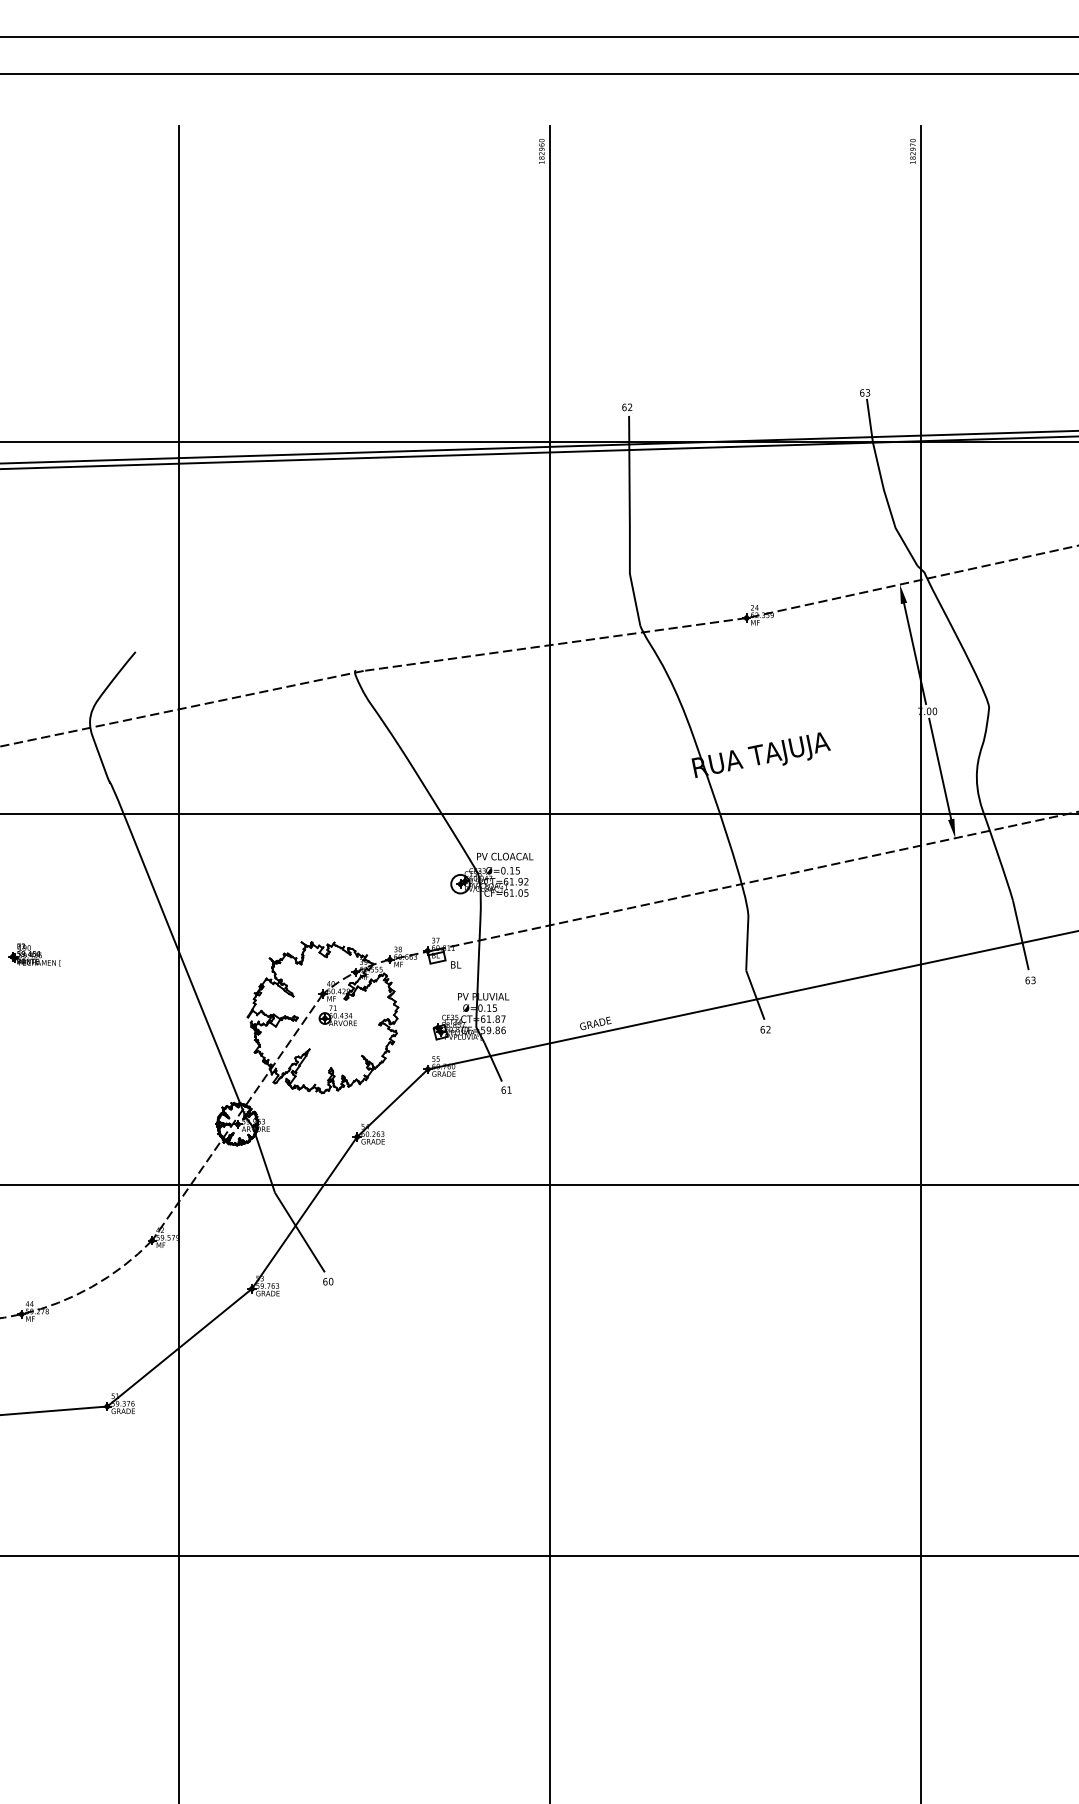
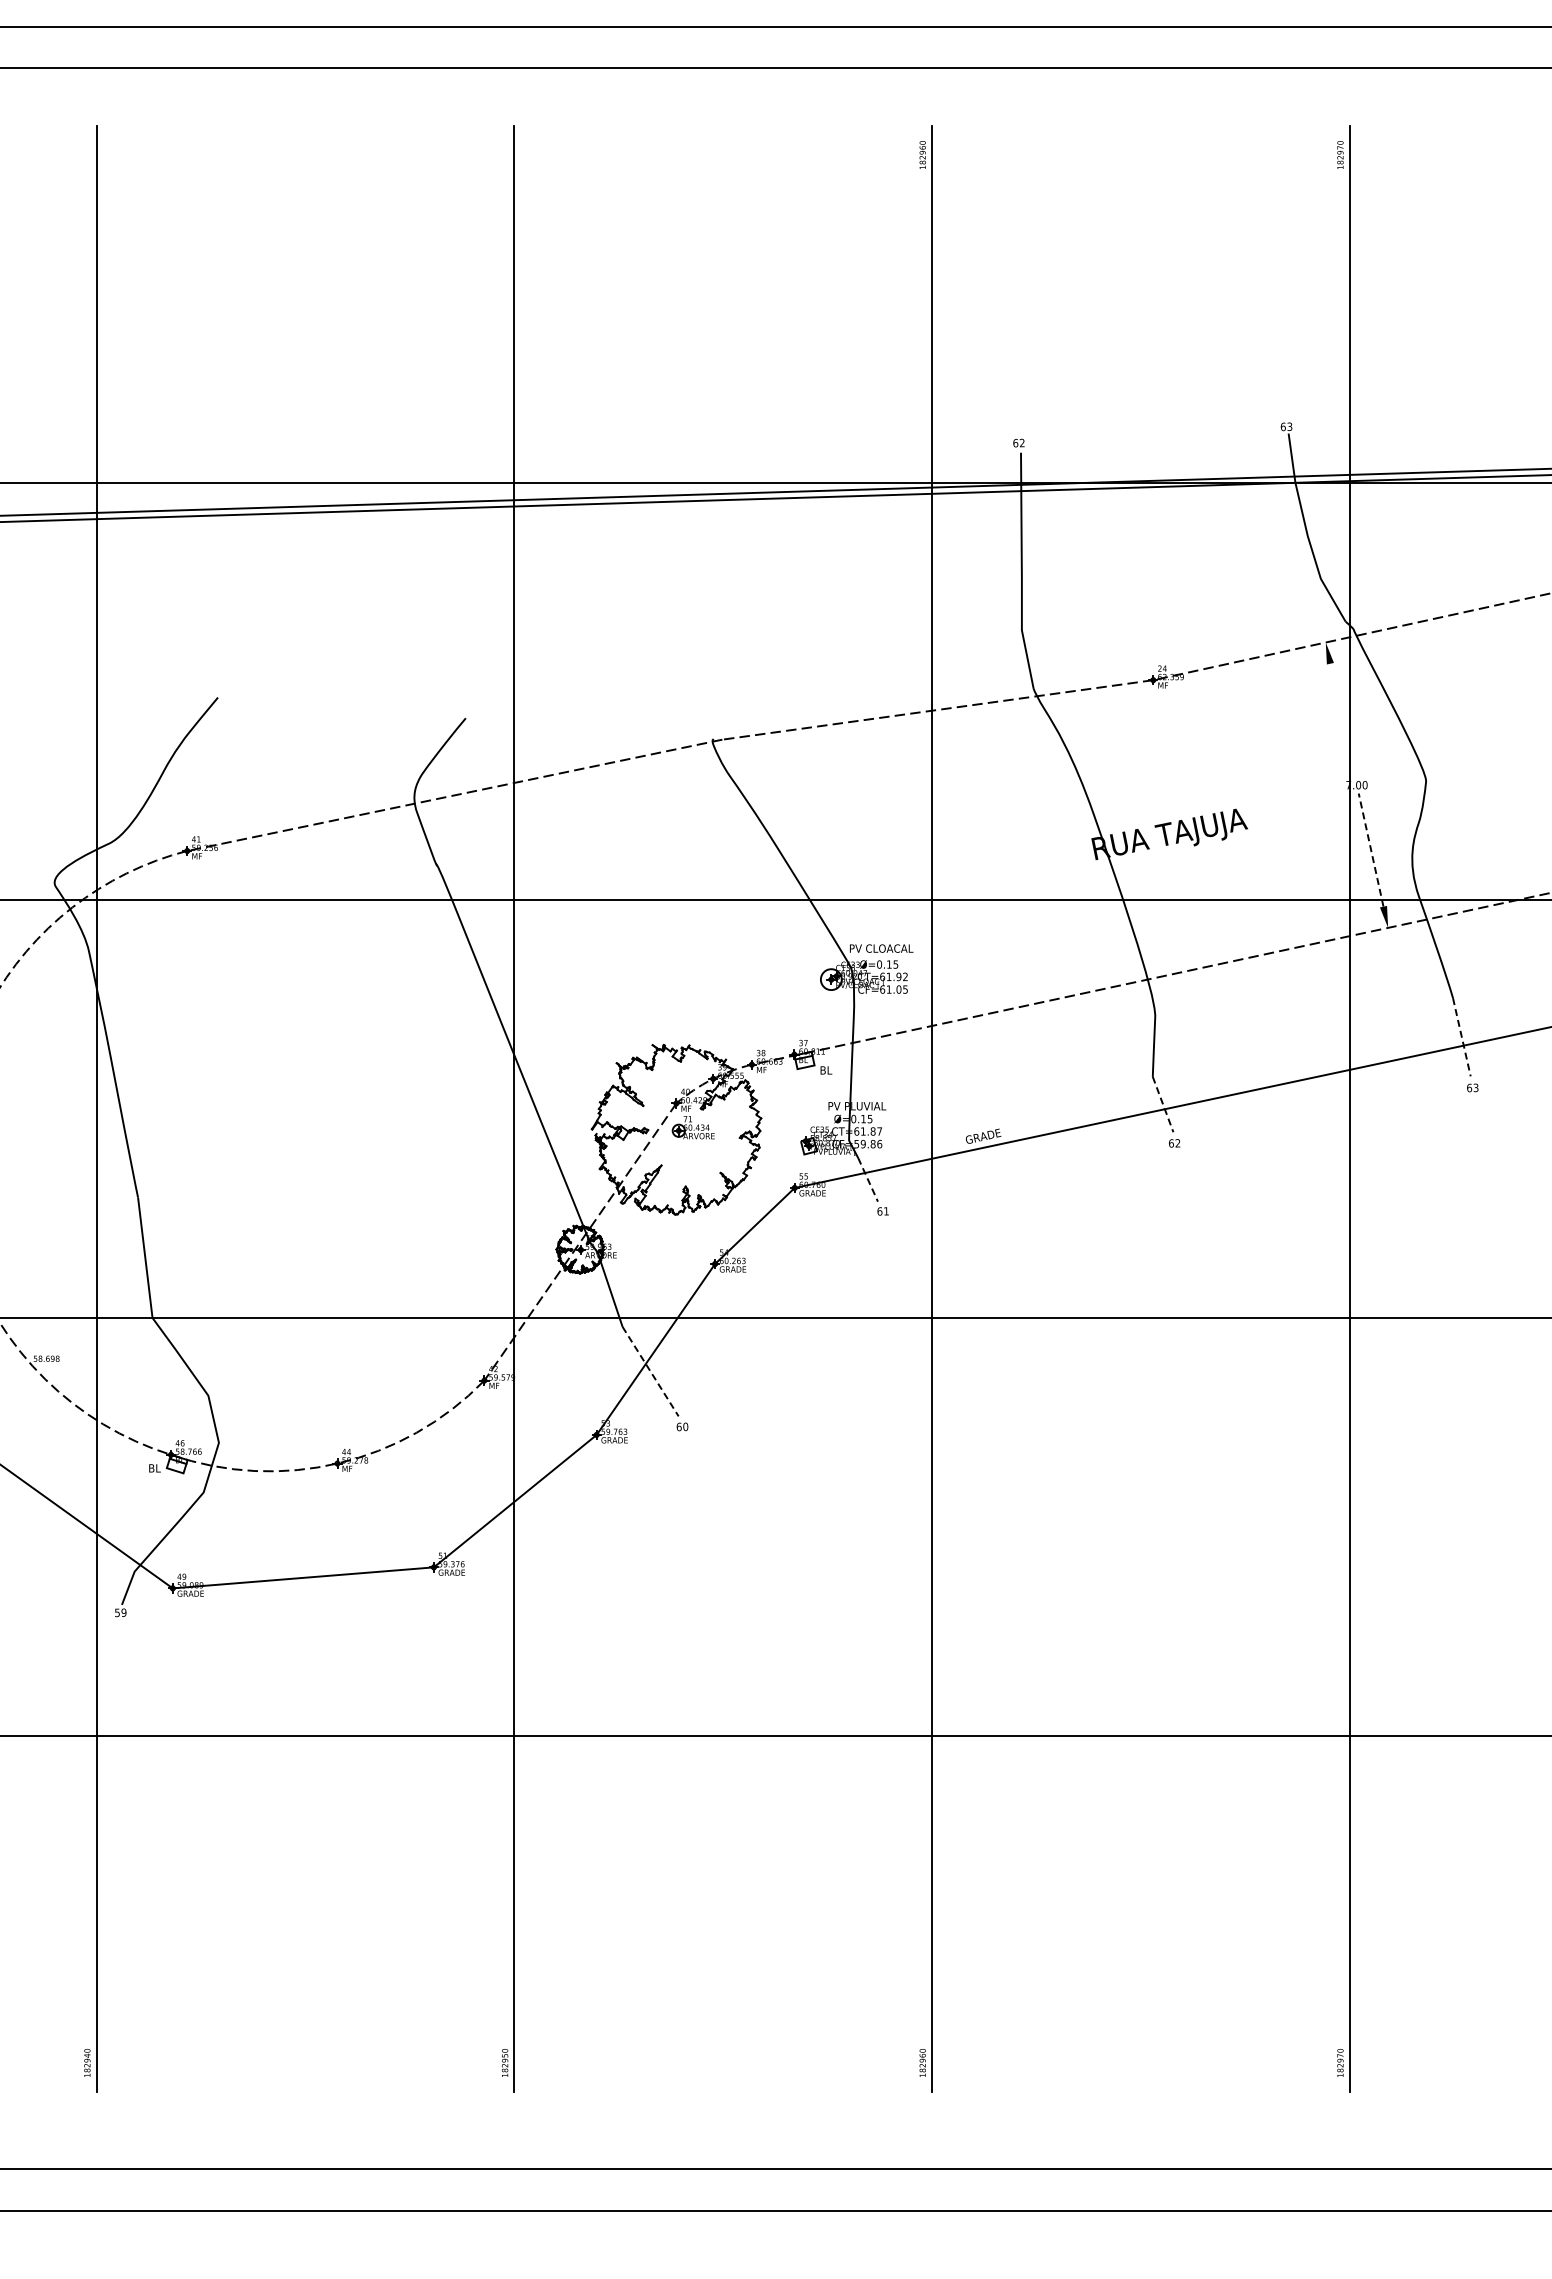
line: (914, 653) -> (1342, 719), removed
line: (940, 769) -> (1371, 850), solid -> dashed
line: (1020, 935) -> (1461, 1037), solid -> dashed
part: (34, 955) -> (352, 1059), removed
line: (755, 995) -> (1163, 1104), solid -> dashed
line: (493, 1061) -> (868, 1179), solid -> dashed
line: (299, 1232) -> (650, 1371), solid -> dashed

